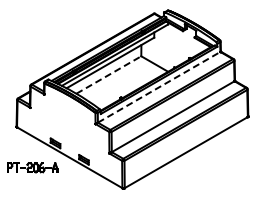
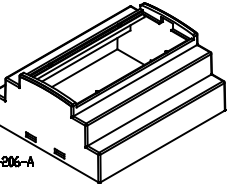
line: (109, 74) -> (85, 67), dashed -> solid
line: (159, 87) -> (135, 80), dashed -> solid

